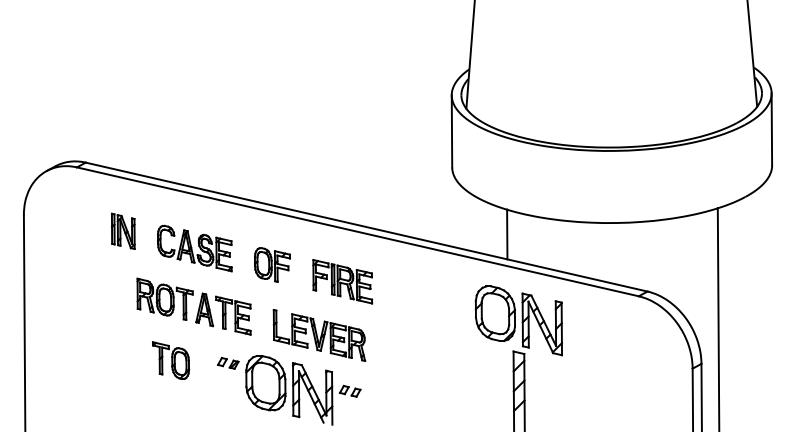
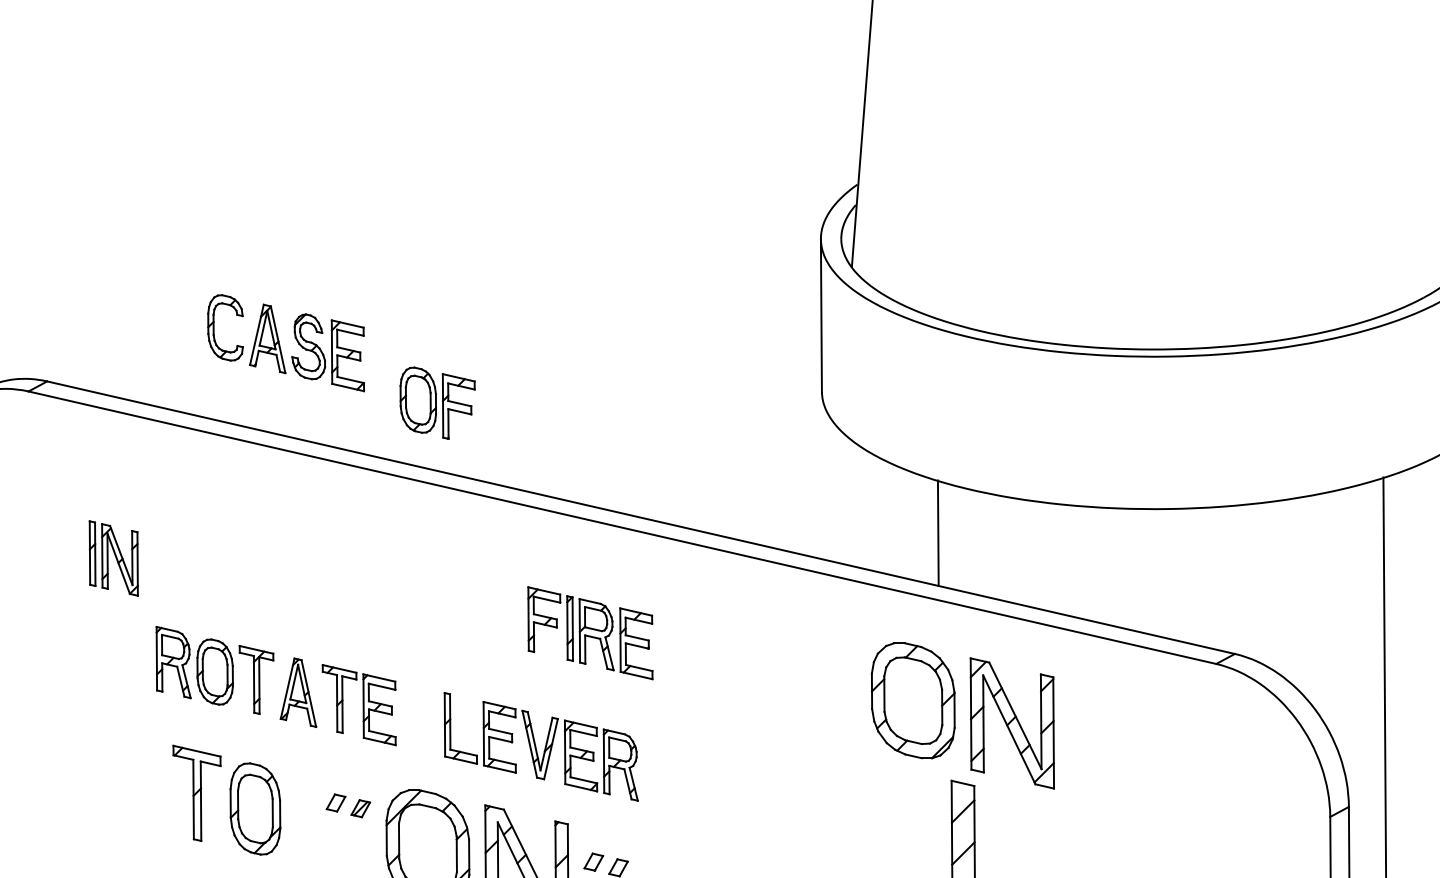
part: (123, 230) -> (114, 556), moved
part: (194, 248) -> (285, 343), moved
part: (272, 264) -> (437, 402), moved
part: (171, 360) -> (228, 799), size x1.4

